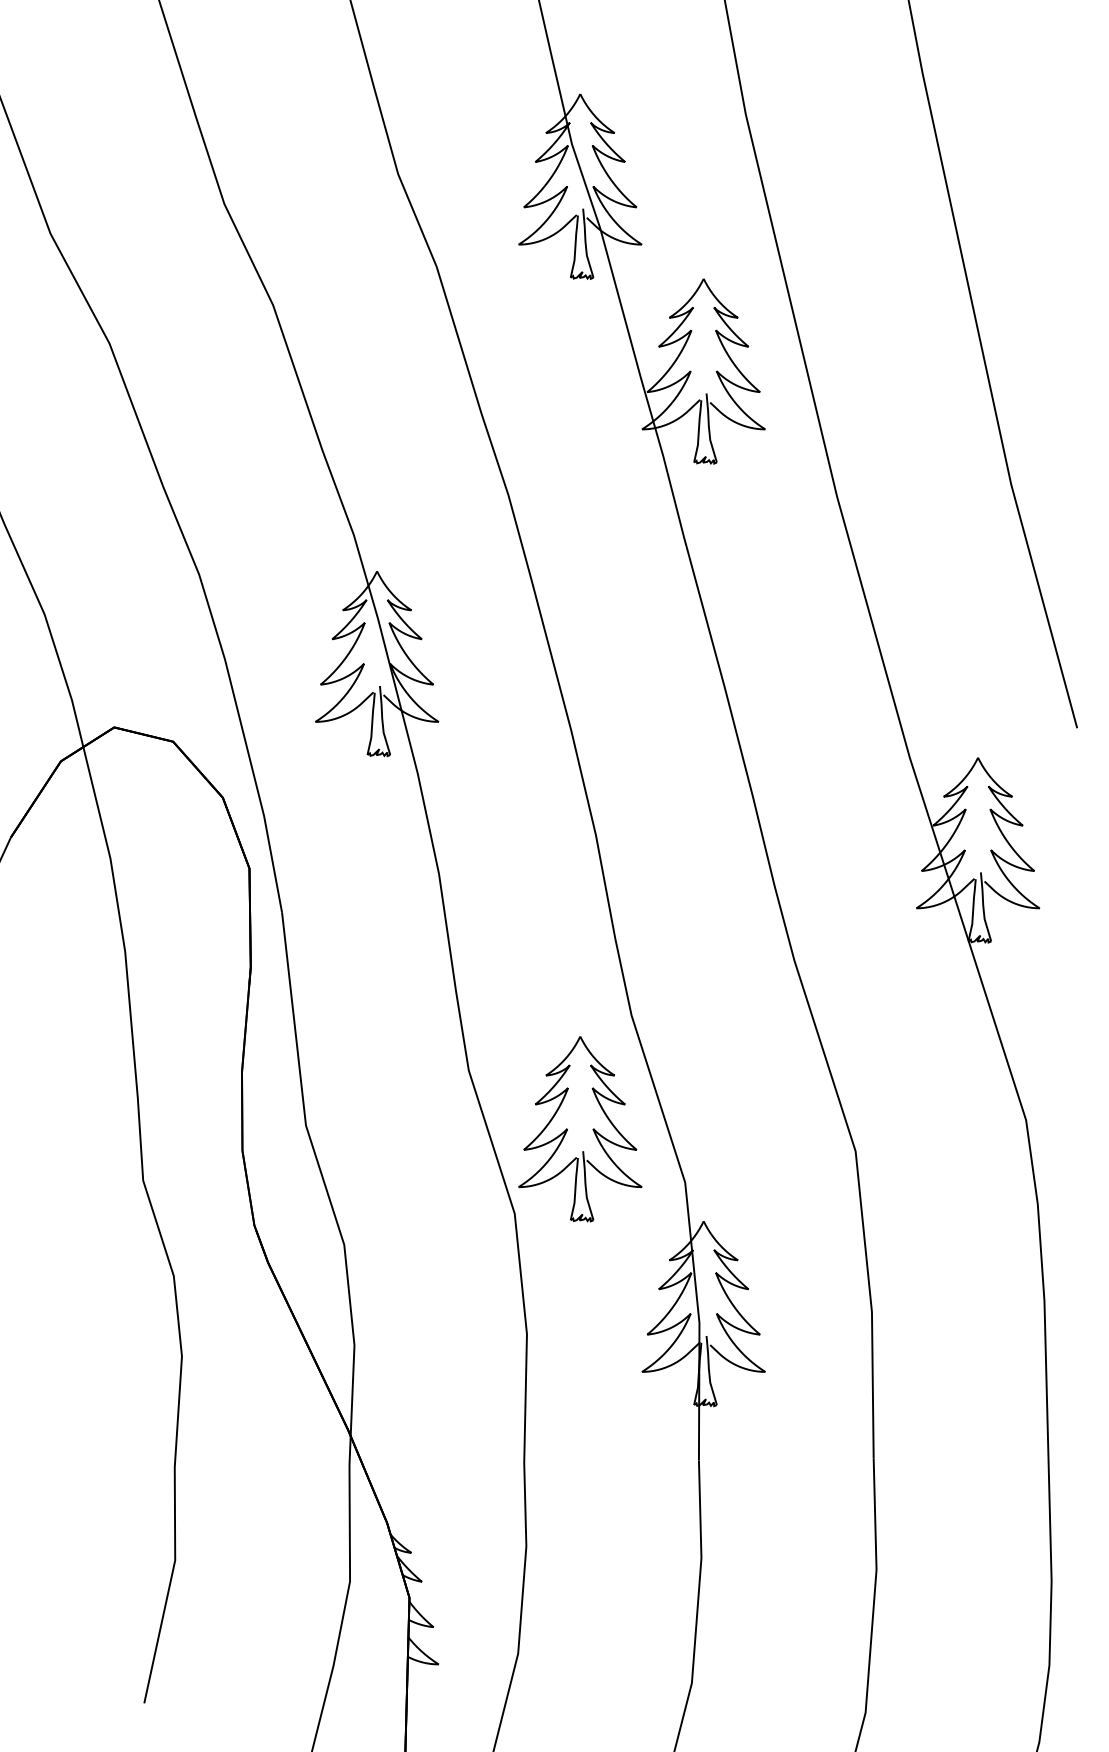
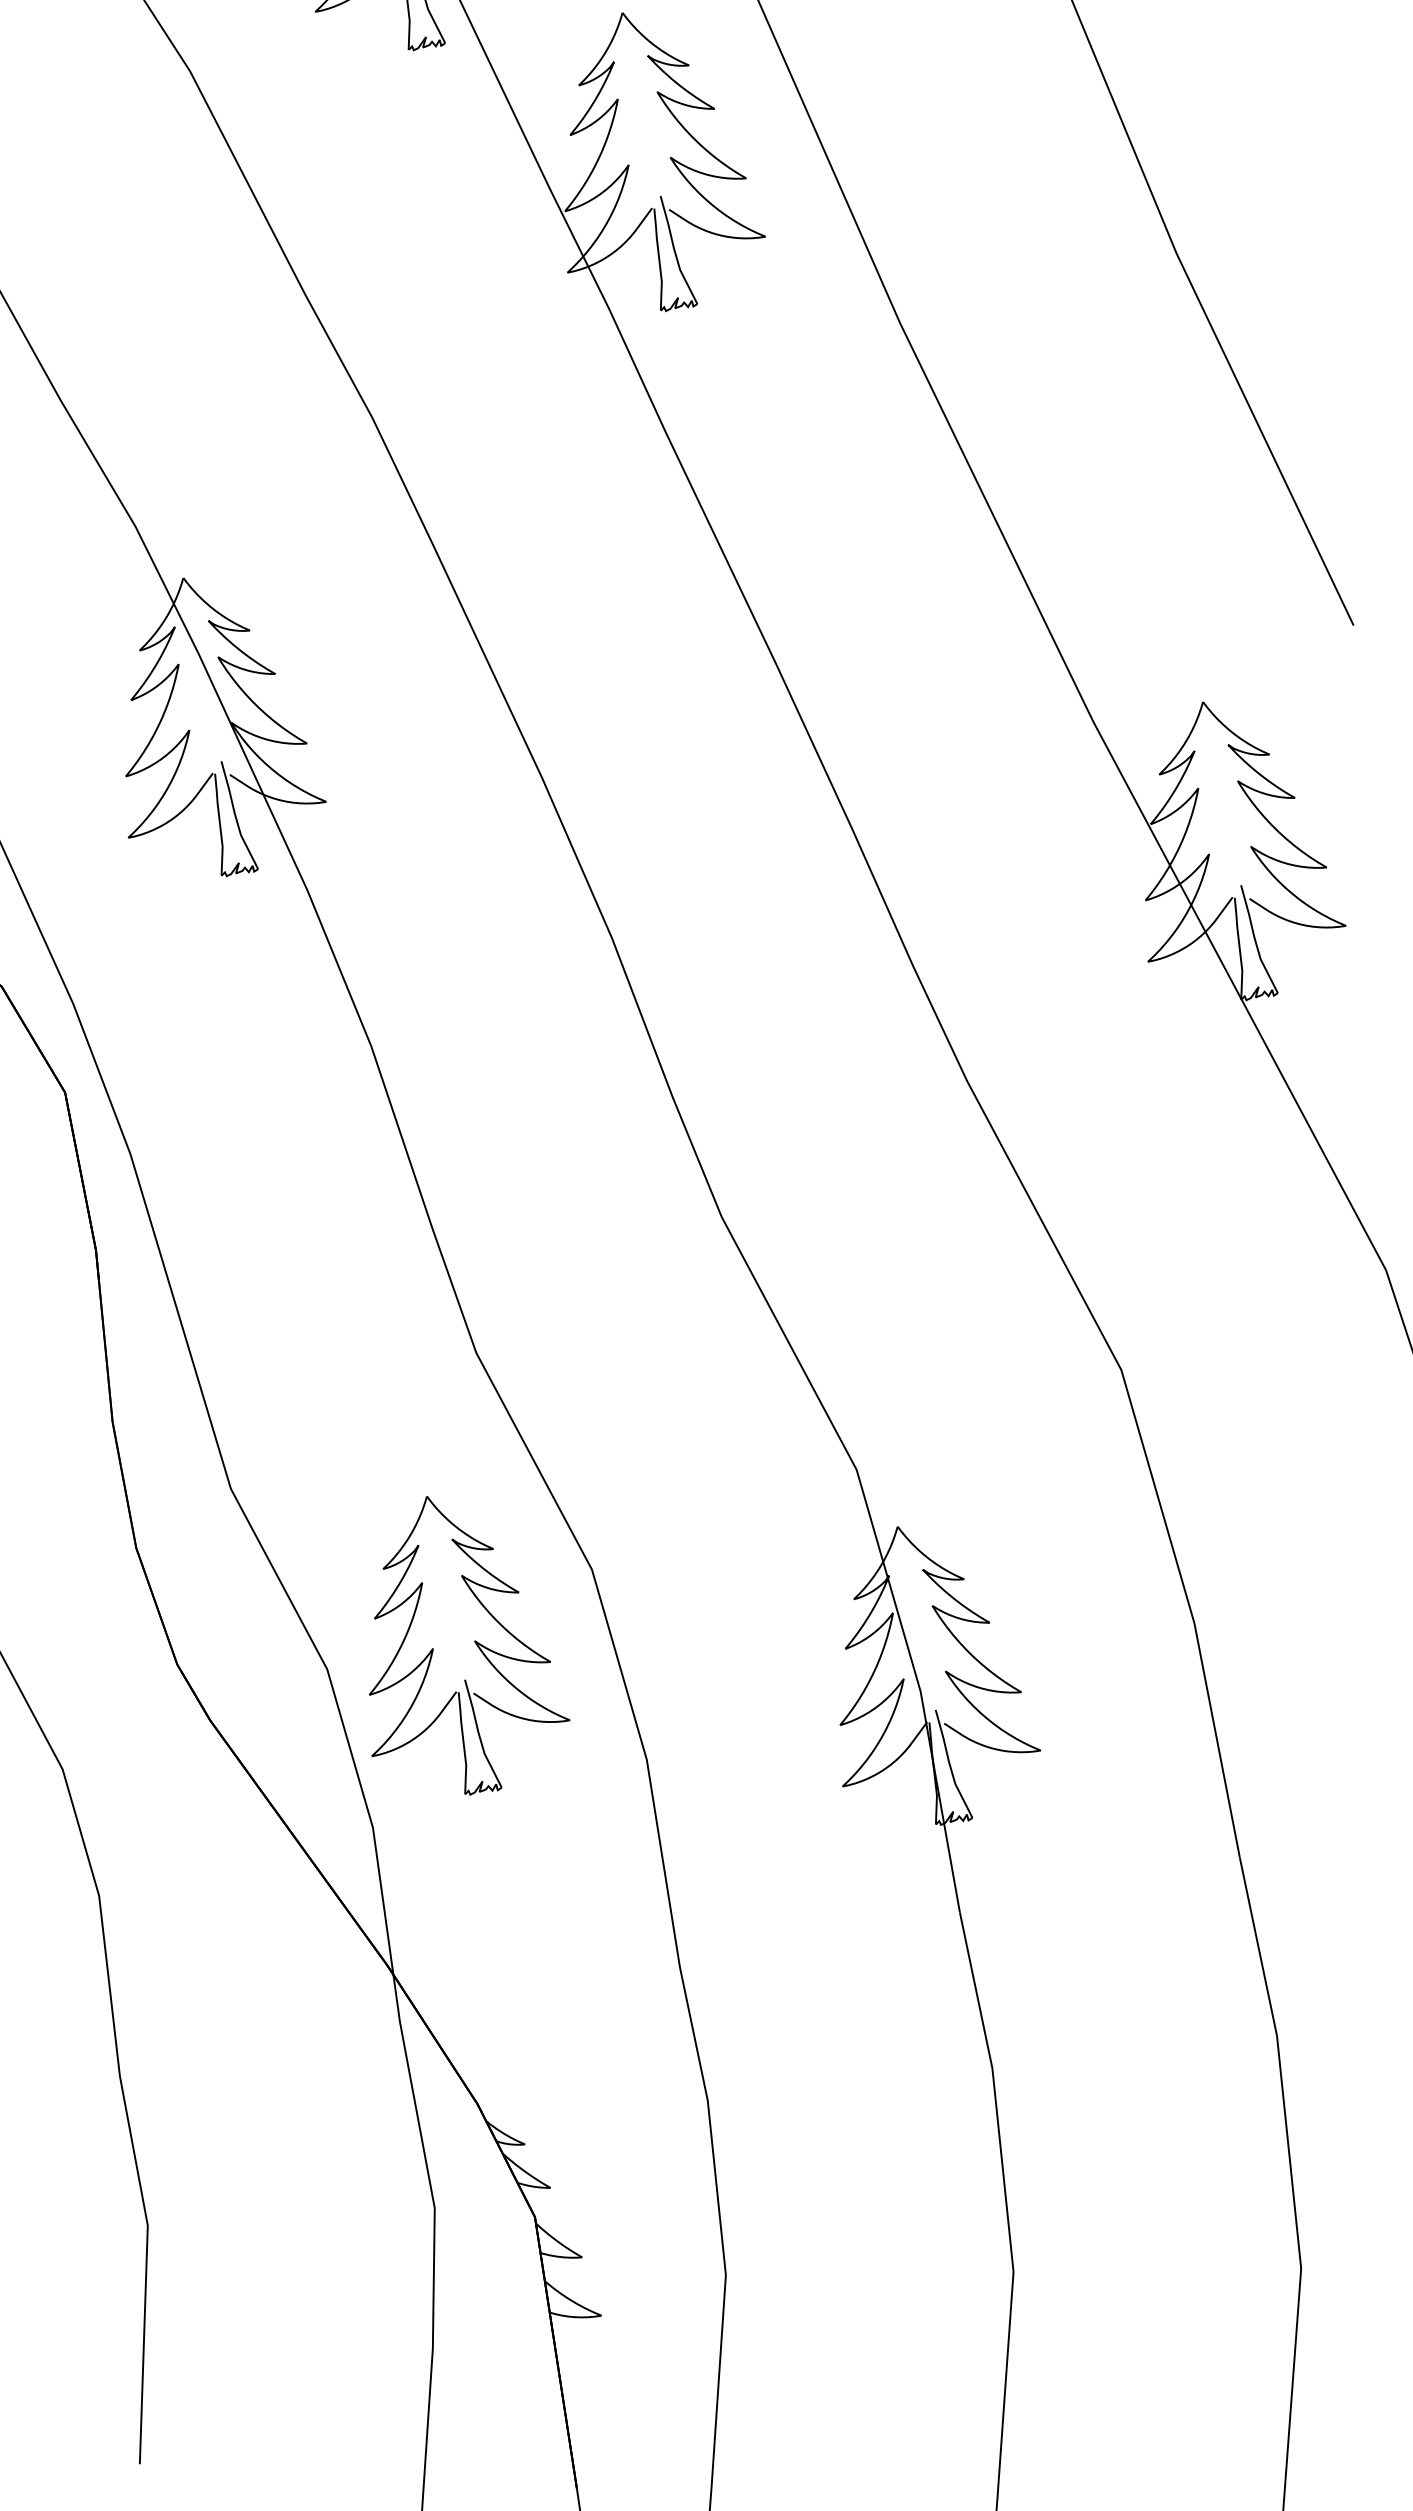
part: (592, 1129) -> (473, 1642), moved

